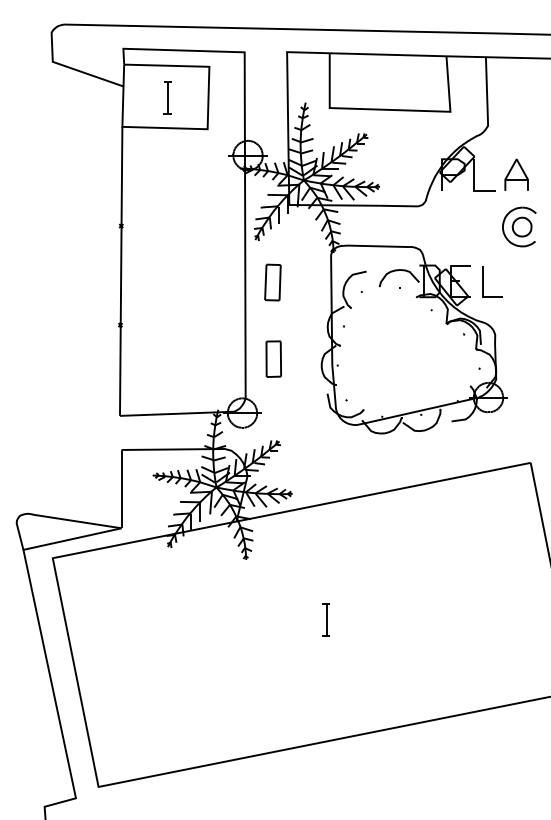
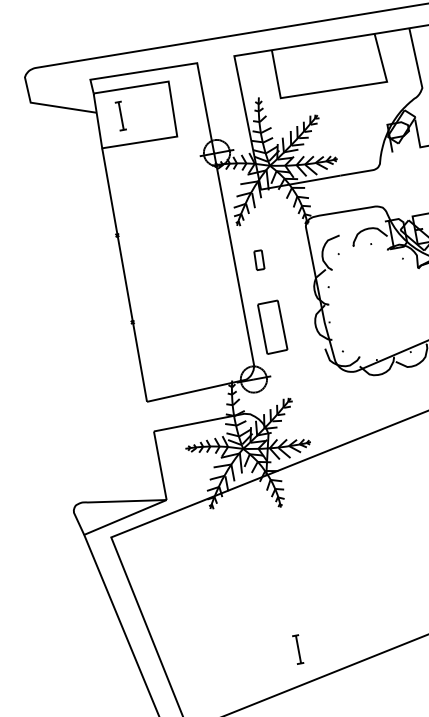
part: (167, 97) -> (120, 115), moved
part: (272, 282) -> (258, 260), size x0.6
part: (273, 358) -> (272, 326), size x1.6
part: (325, 619) -> (297, 649), moved

